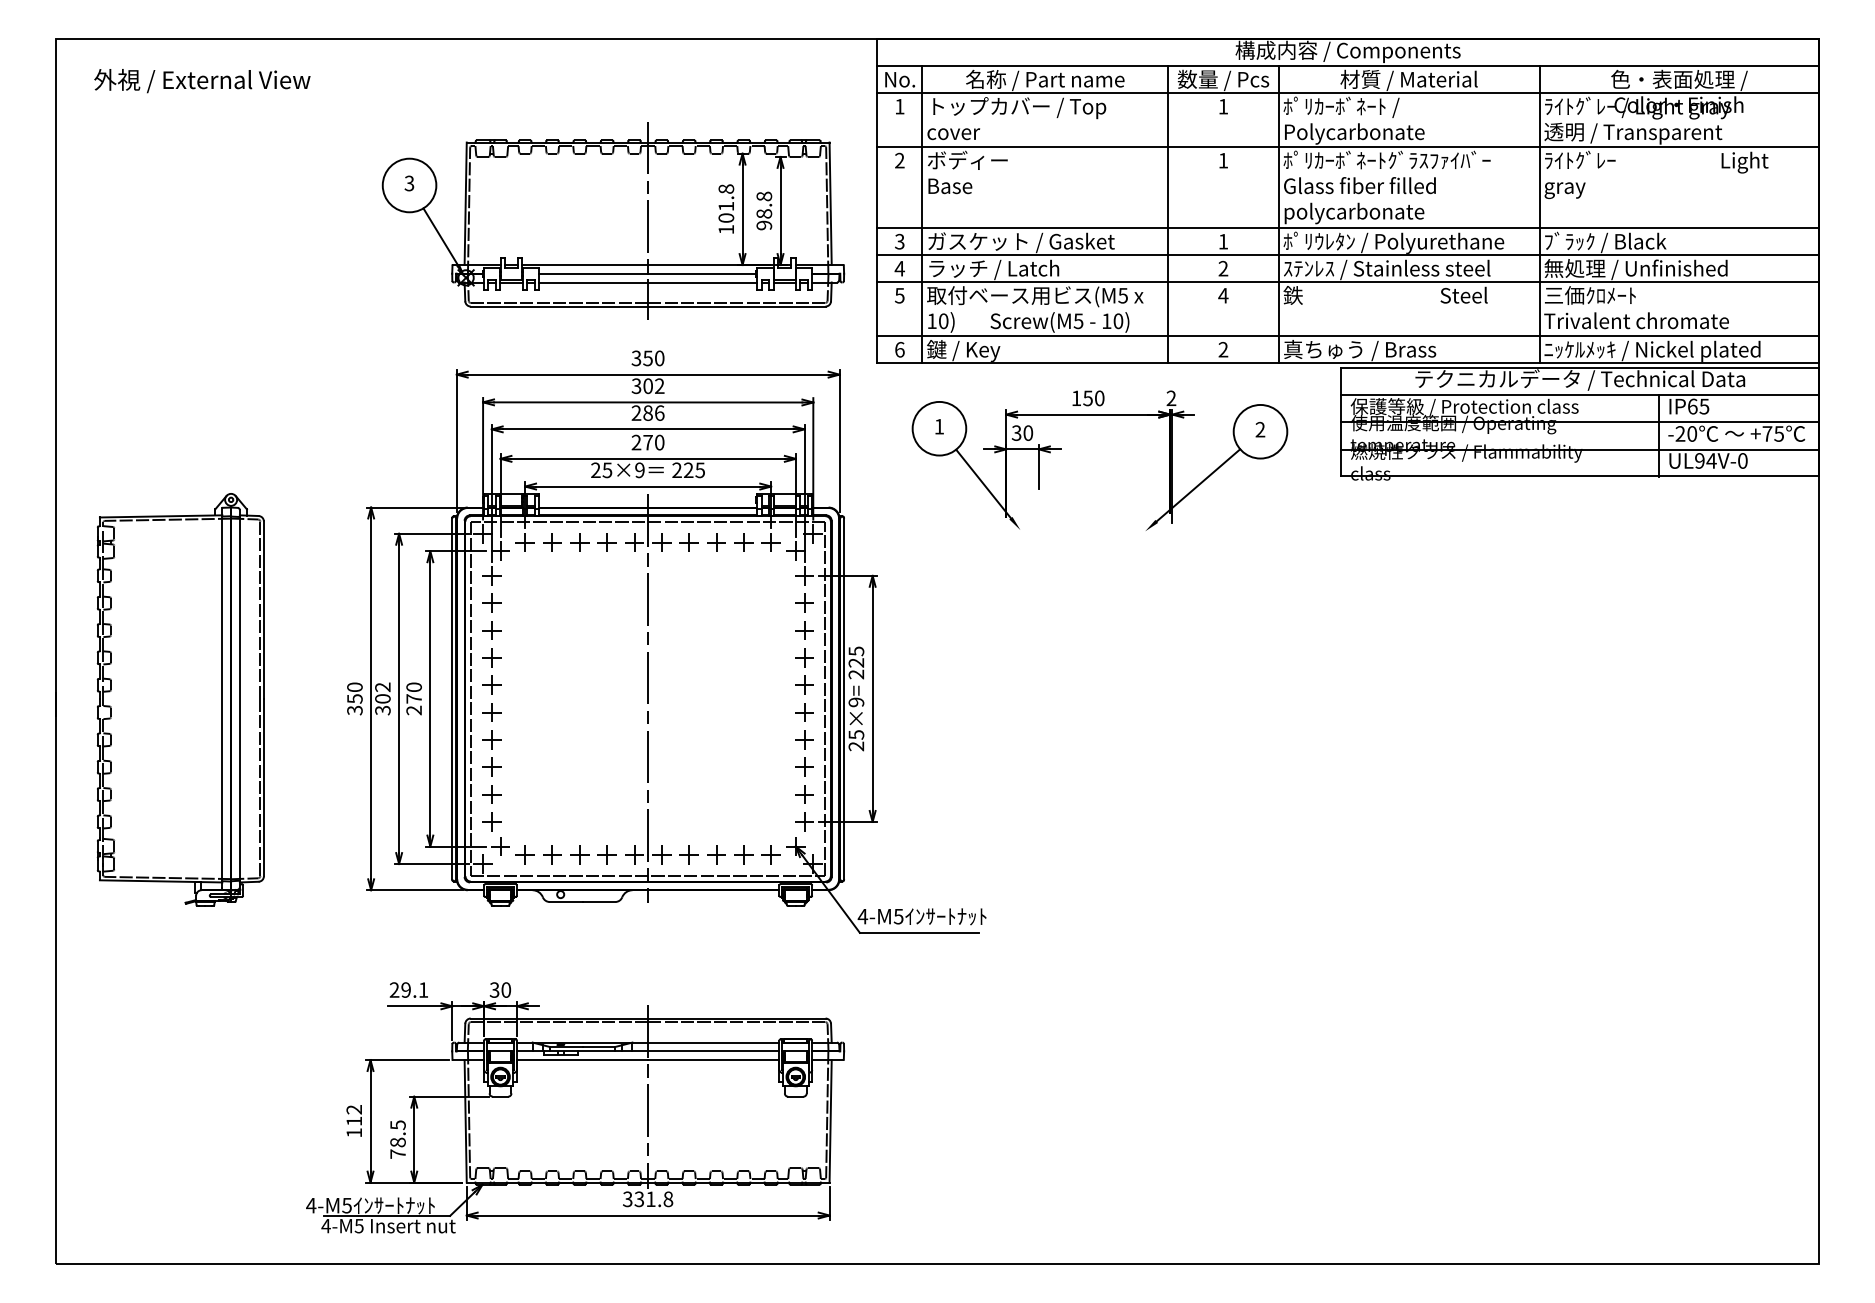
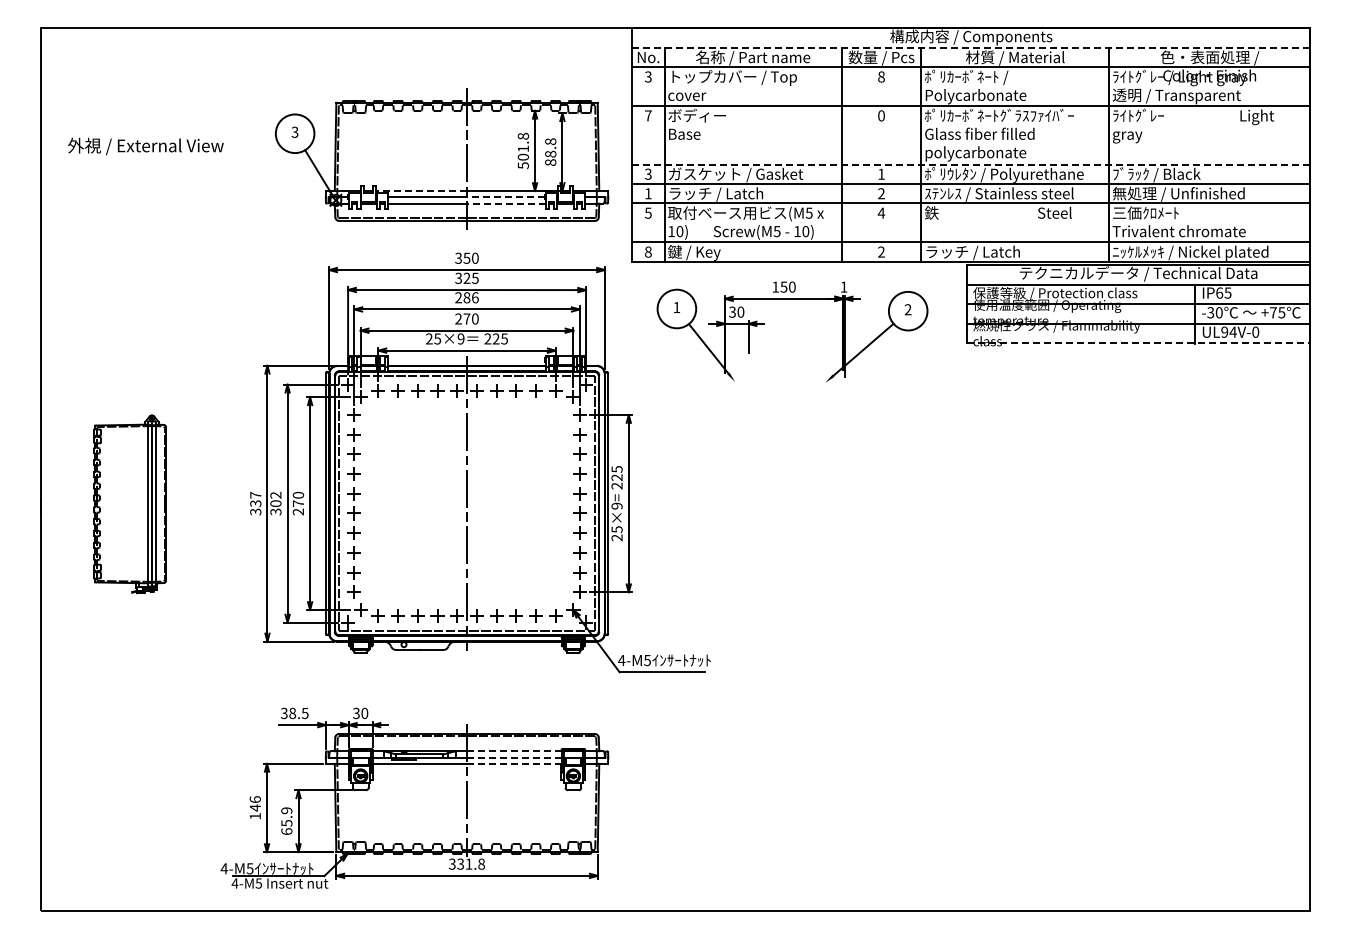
line: (1348, 65) -> (971, 47), solid -> dashed
text: (201, 81) -> (145, 146), moved
text: (900, 106) -> (648, 76), 1 -> 3
text: (1223, 106) -> (881, 76), 1 -> 8
text: (900, 160) -> (648, 115), 2 -> 7
text: (1223, 160) -> (881, 115), 1 -> 0
text: (764, 225) -> (550, 162), 98.8 -> 88.8
line: (1348, 228) -> (971, 164), solid -> dashed
text: (725, 229) -> (522, 165), 101.8 -> 501.8
line: (584, 265) -> (421, 191), solid -> dashed
text: (900, 268) -> (648, 193), 4 -> 1
line: (701, 273) -> (505, 197), solid -> dashed
line: (701, 282) -> (505, 203), solid -> dashed
text: (900, 348) -> (648, 251), 6 -> 8
text: (1359, 350) -> (979, 252), 真ちゅう / Brass -> ラッチ / Latch
text: (652, 385) -> (470, 277), 302 -> 325
text: (1170, 397) -> (843, 286), 2 -> 1
text: (1680, 433) -> (1210, 312), -20 -> -30
line: (1580, 476) -> (1138, 343), solid -> dashed
text: (354, 691) -> (255, 498), 350 -> 337
part: (179, 700) -> (129, 504), size x0.6
text: (408, 990) -> (294, 713), 29.1 -> 38.5
line: (712, 1042) -> (513, 751), solid -> dashed
line: (712, 1051) -> (513, 757), solid -> dashed
line: (714, 1059) -> (514, 763), solid -> dashed
text: (353, 1115) -> (254, 803), 112 -> 146
text: (397, 1138) -> (286, 820), 78.5 -> 65.9

